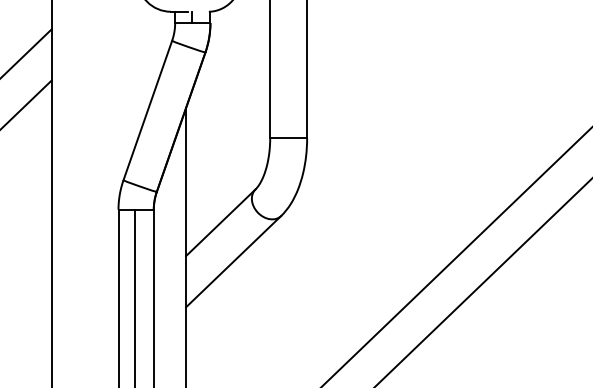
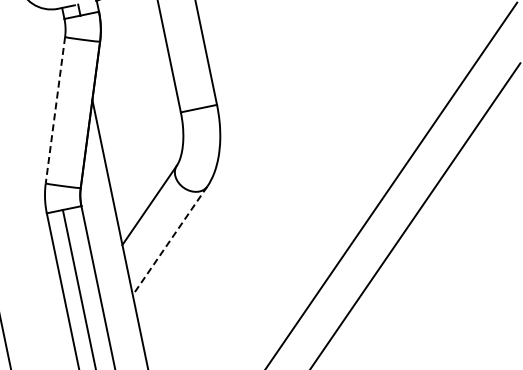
line: (147, 110) -> (55, 110), solid -> dashed
line: (233, 261) -> (169, 240), solid -> dashed

